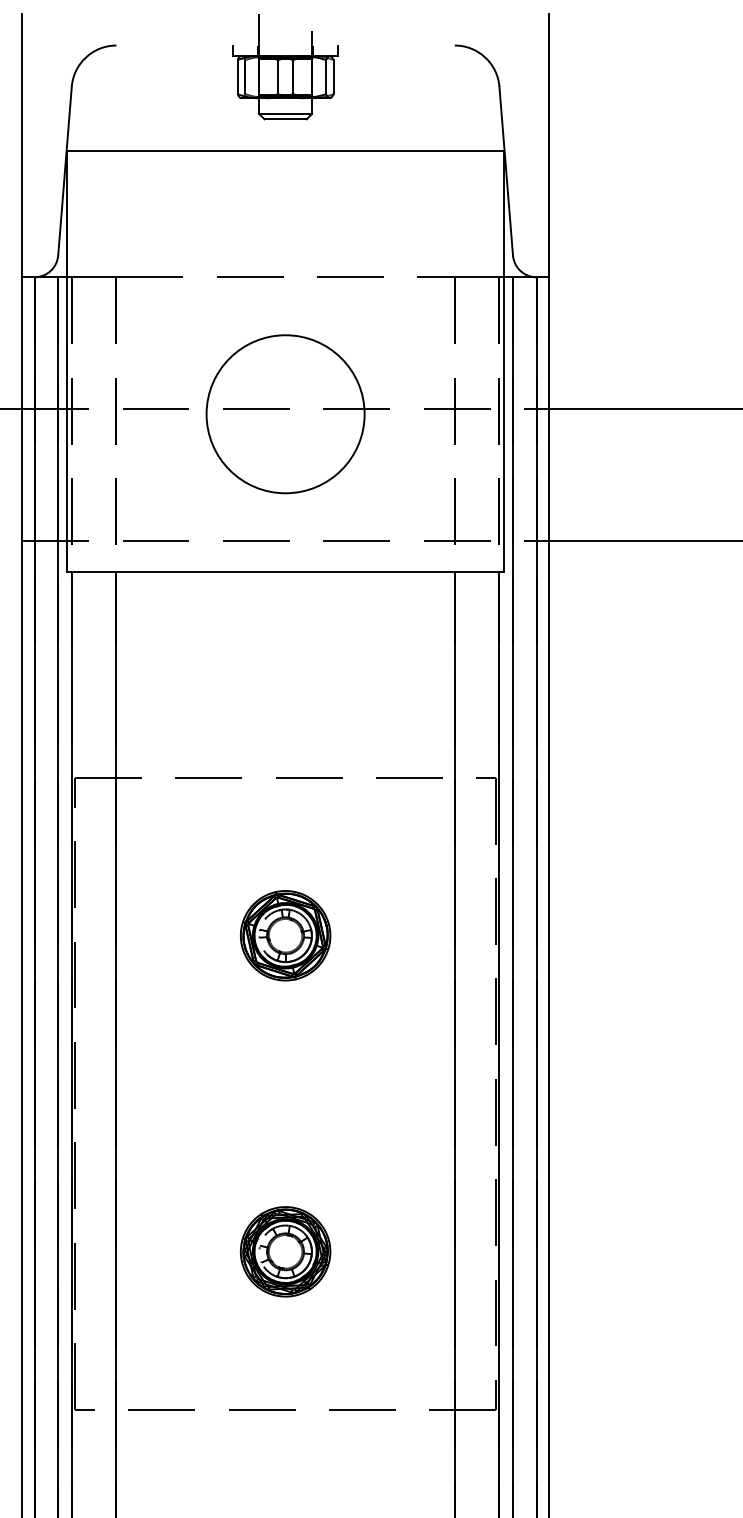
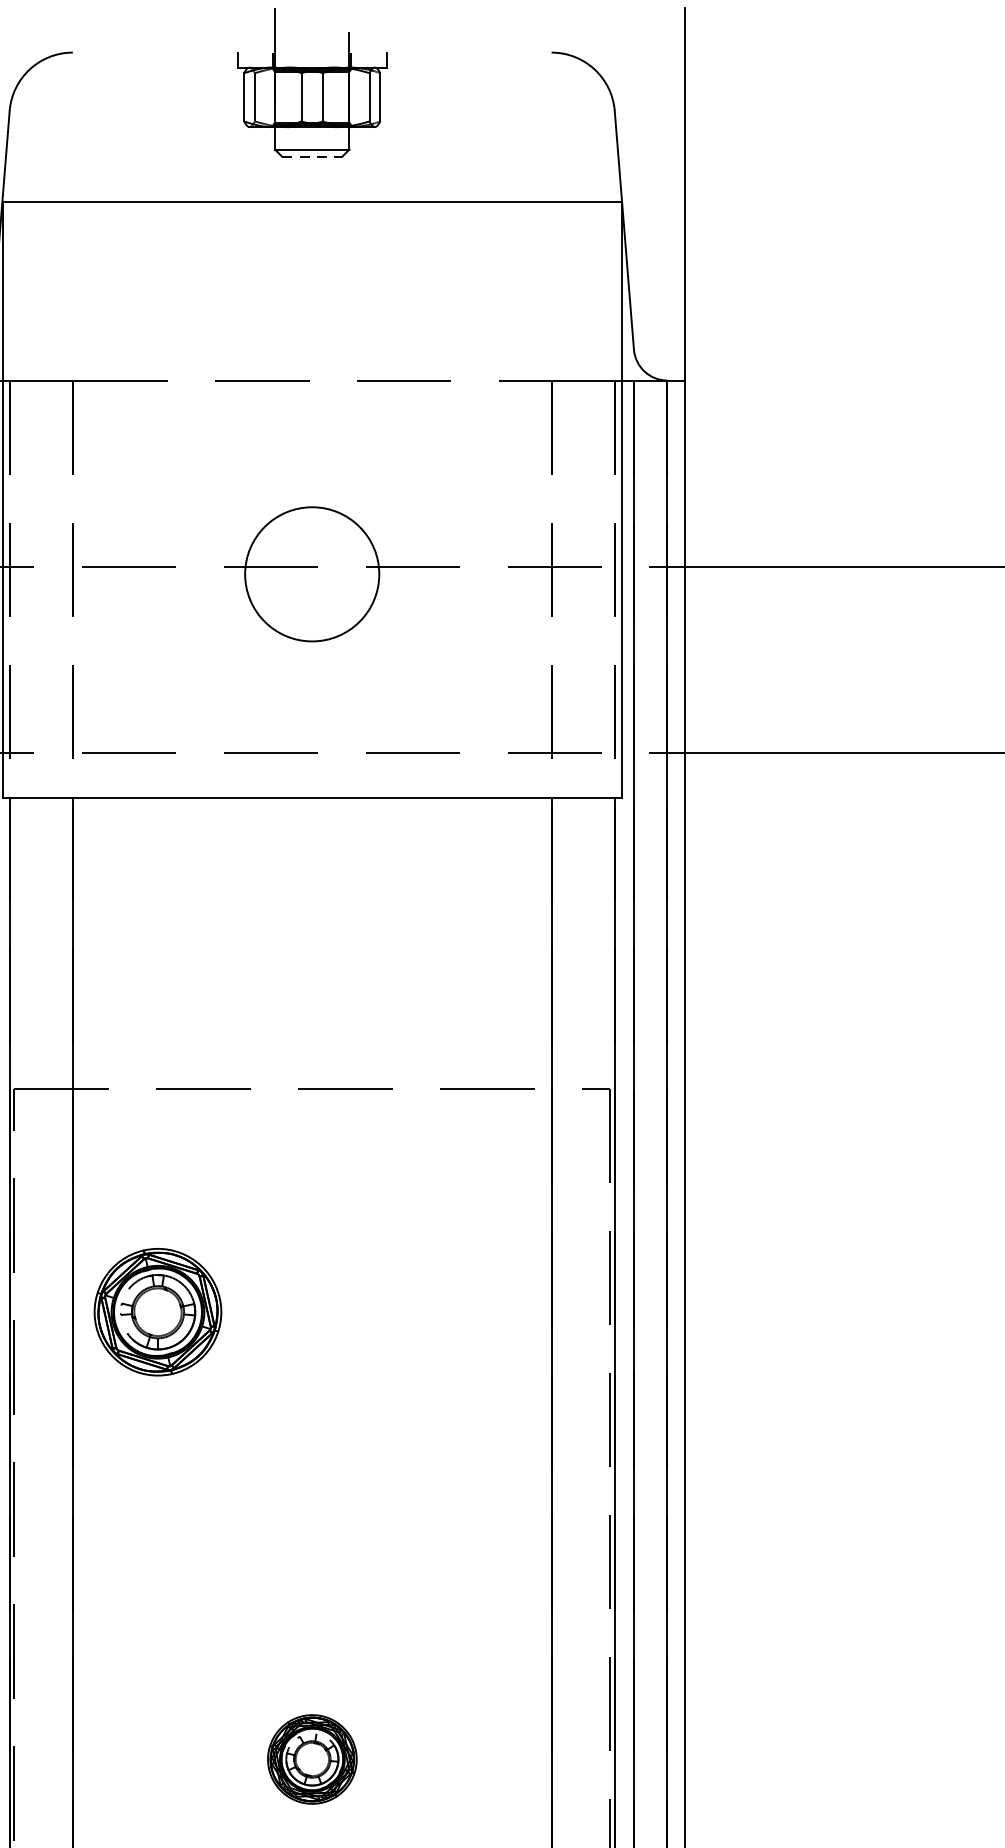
line: (286, 119) -> (313, 157), solid -> dashed
circle: (285, 414) -> (312, 574), size x0.6
part: (285, 935) -> (157, 1311), moved
part: (285, 1251) -> (312, 1758), size x0.7

